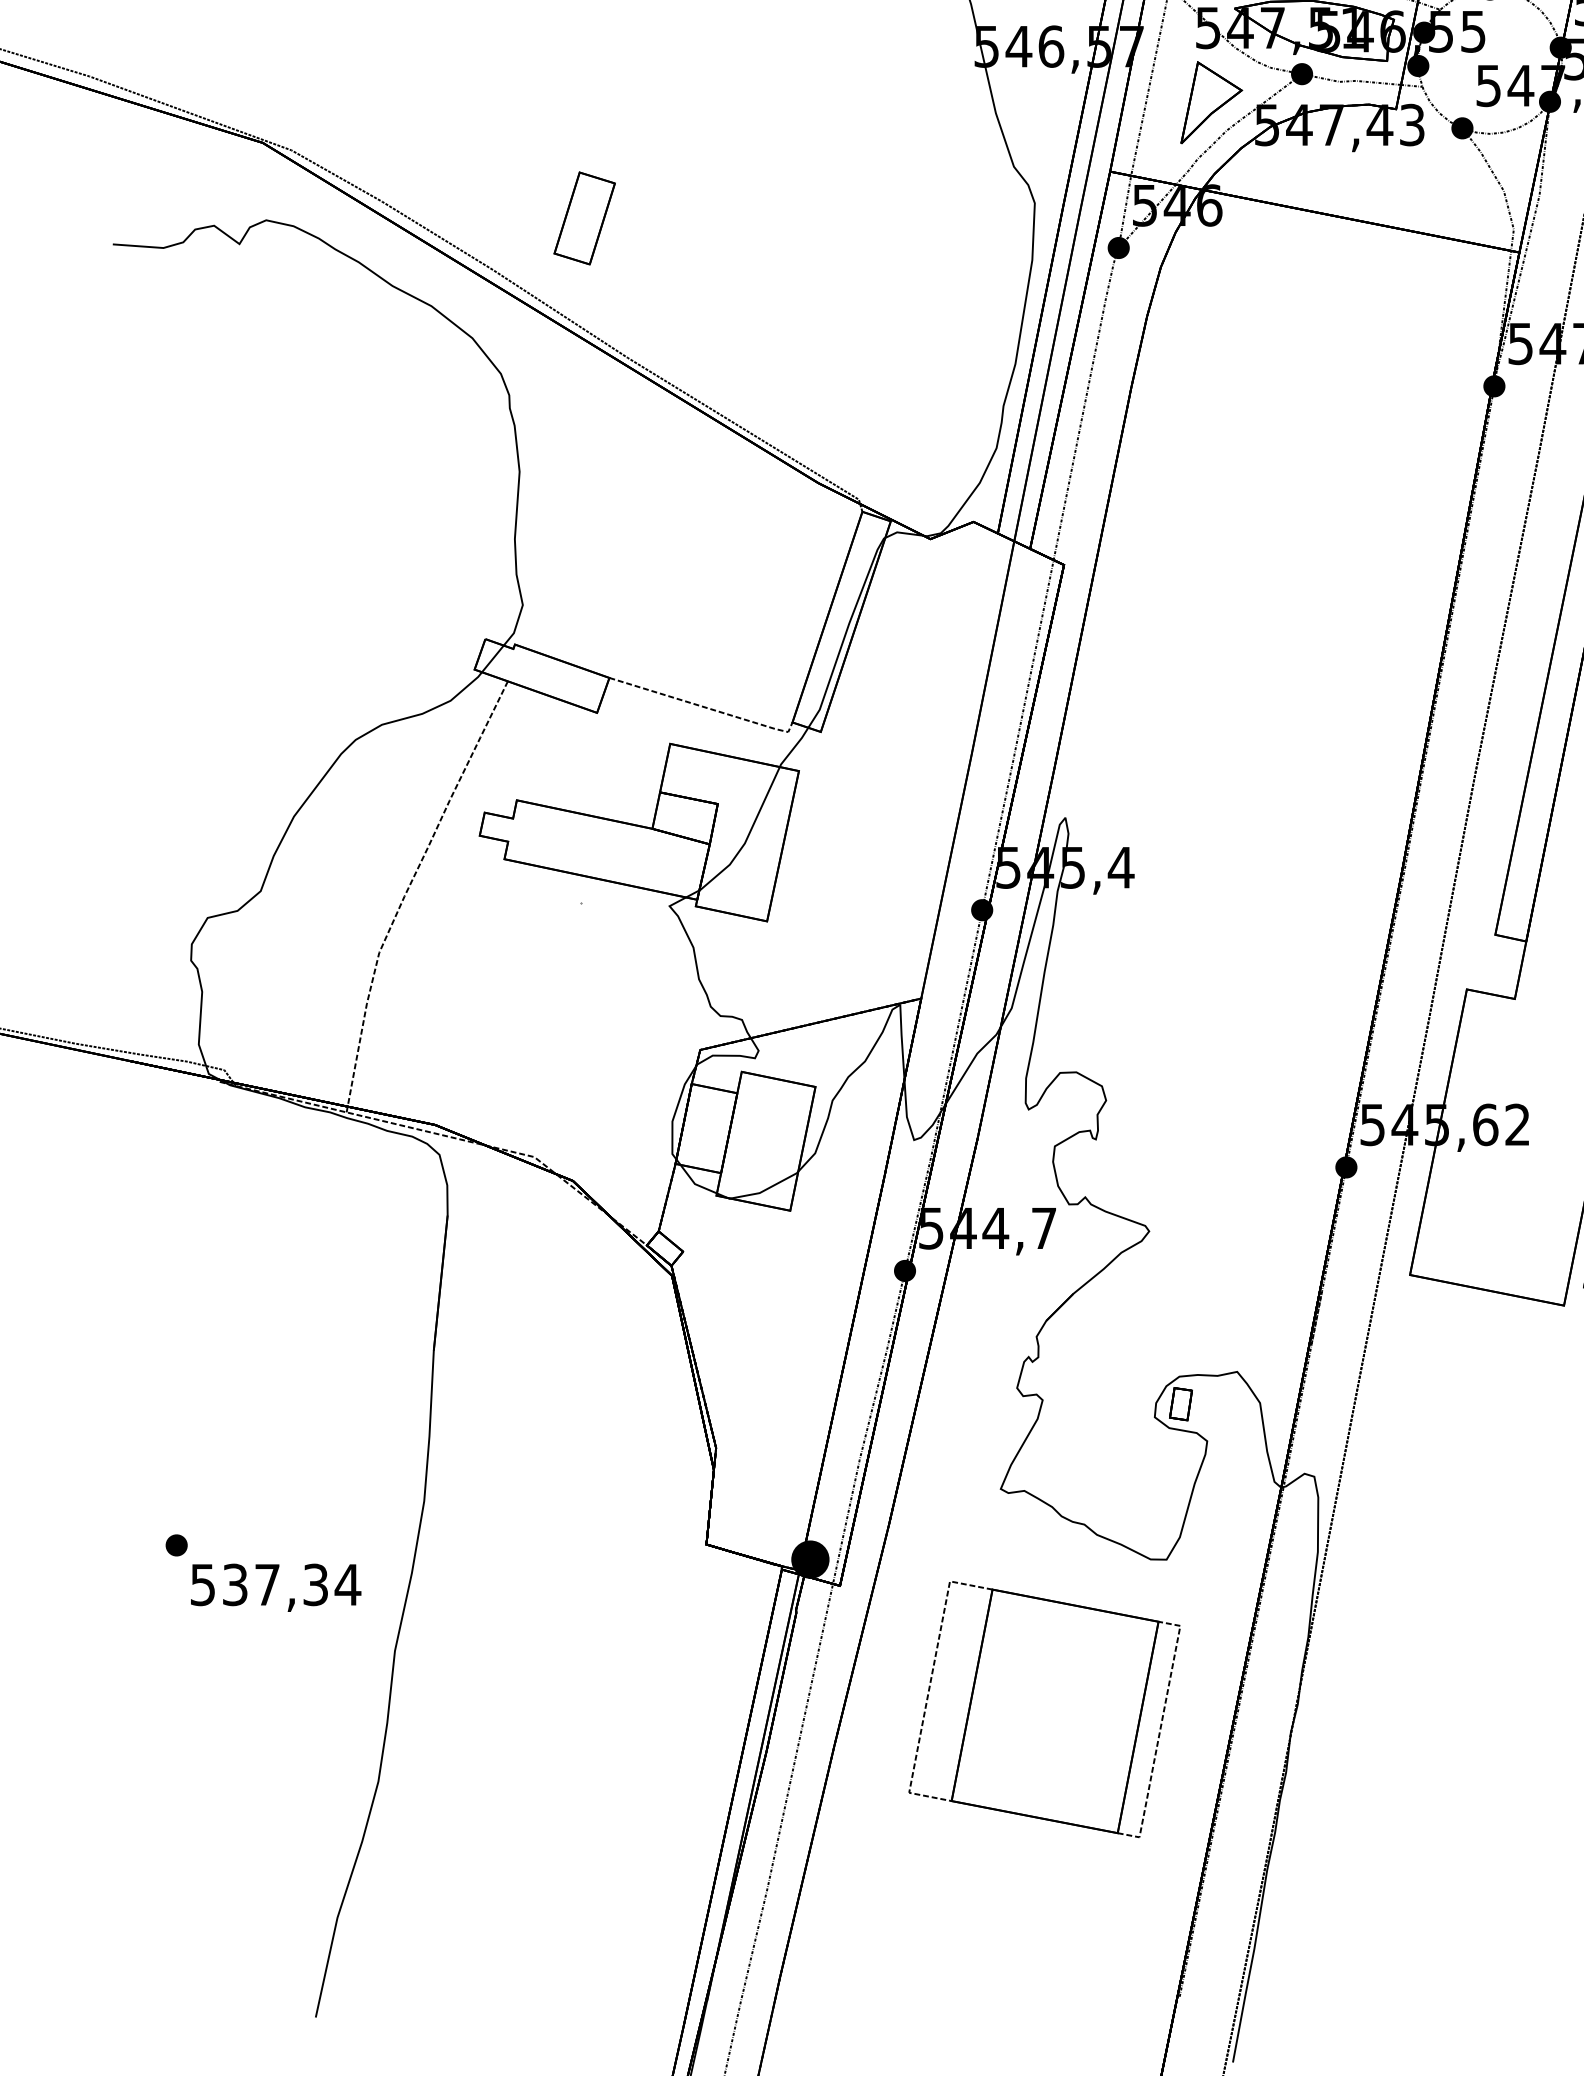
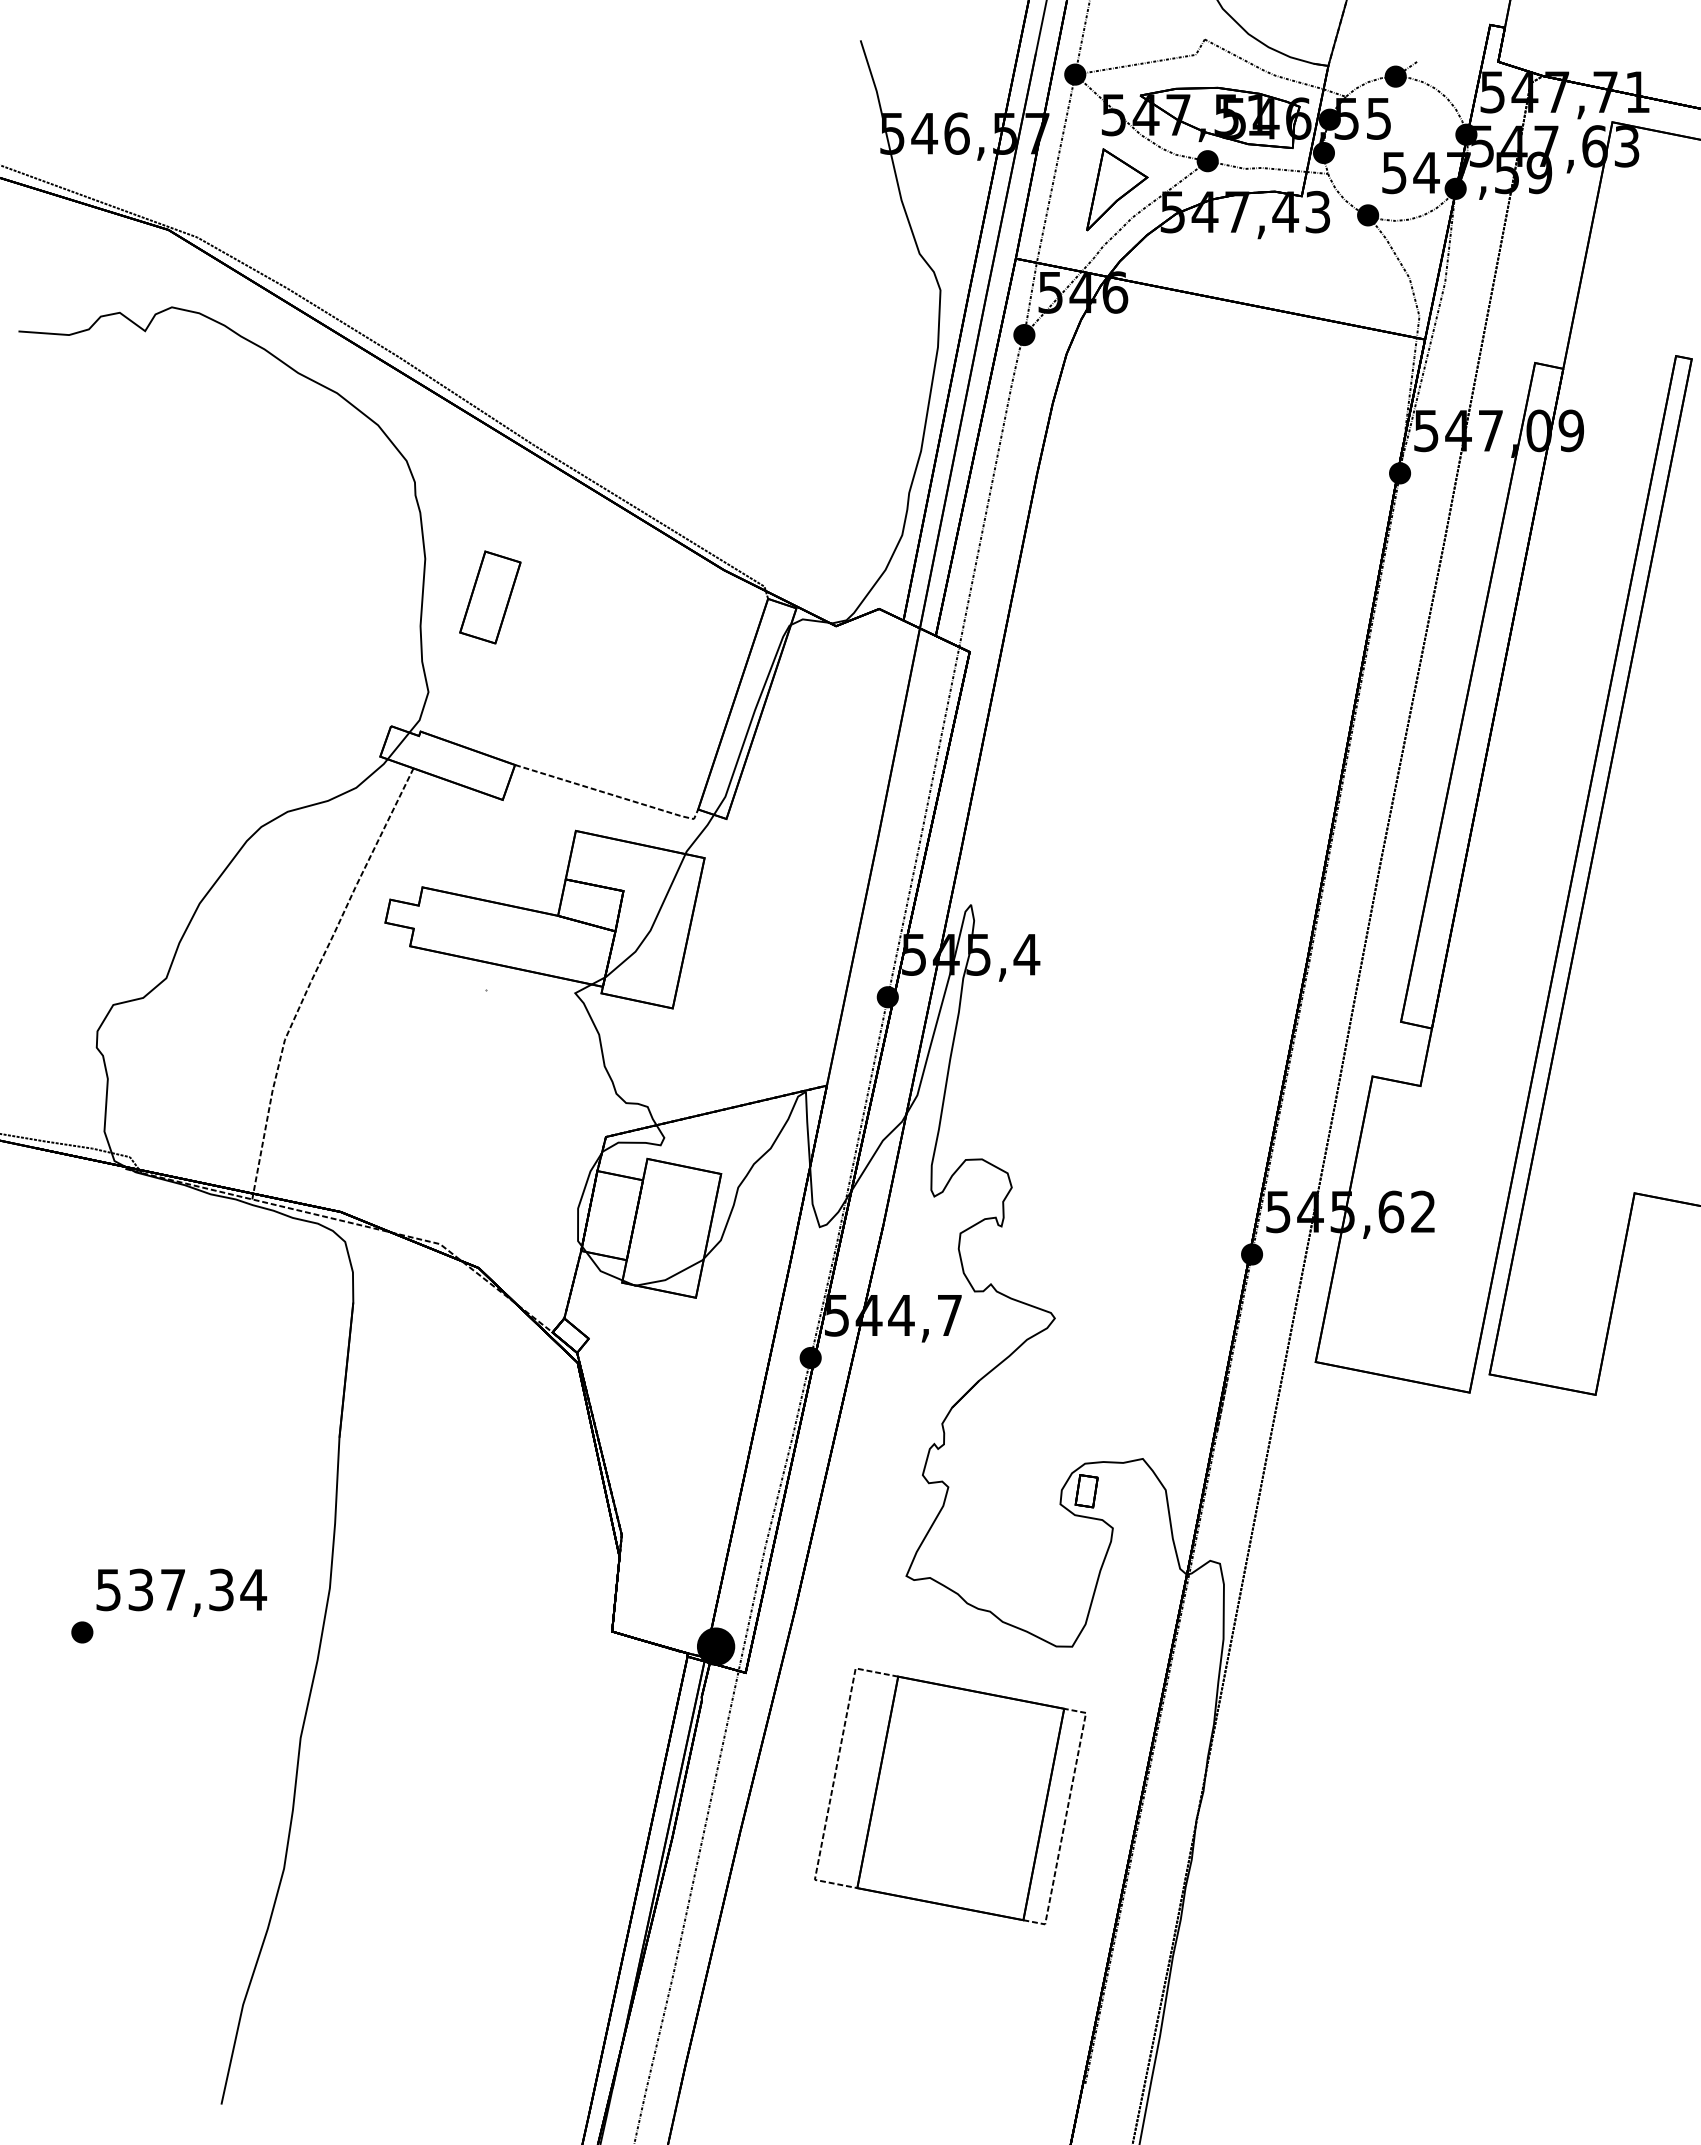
part: (584, 218) -> (490, 597), moved
text: (275, 1587) -> (181, 1592), moved

